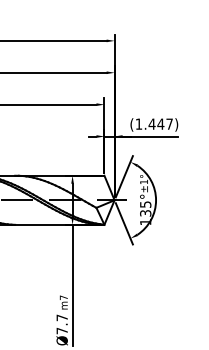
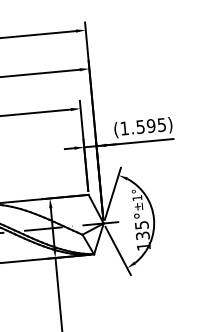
text: (160, 123) -> (150, 125), (1.447) -> (1.595)

